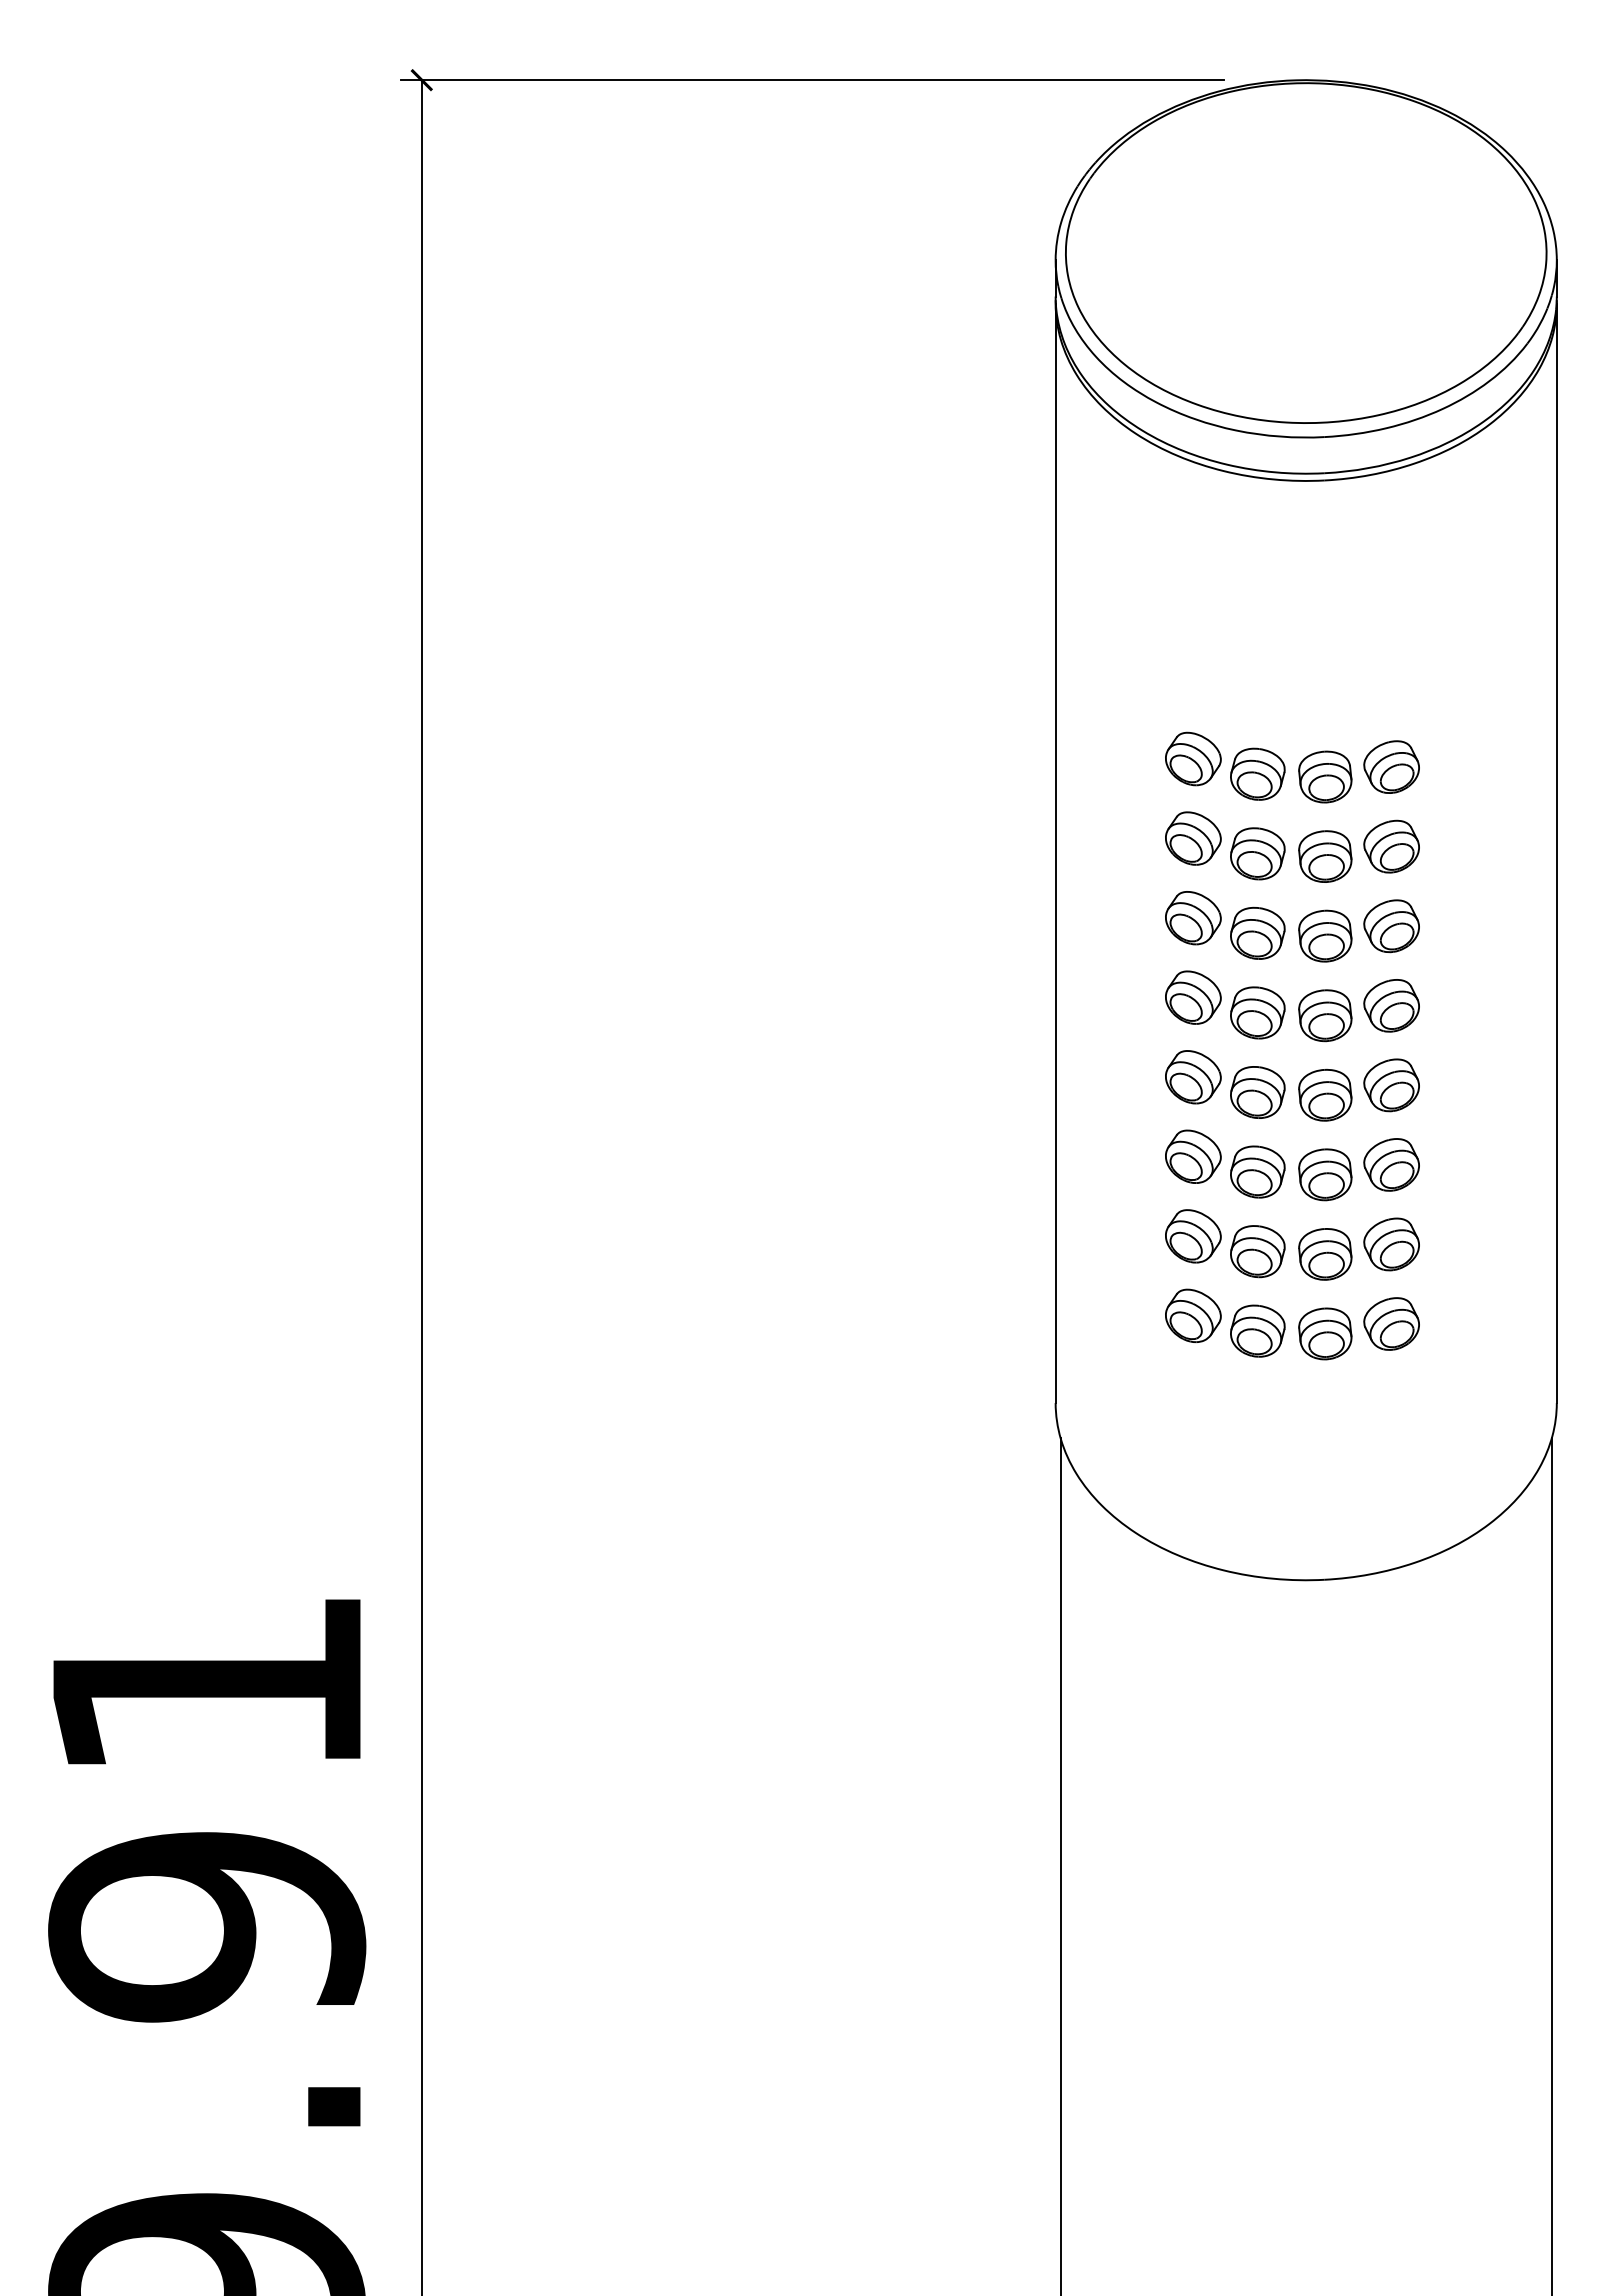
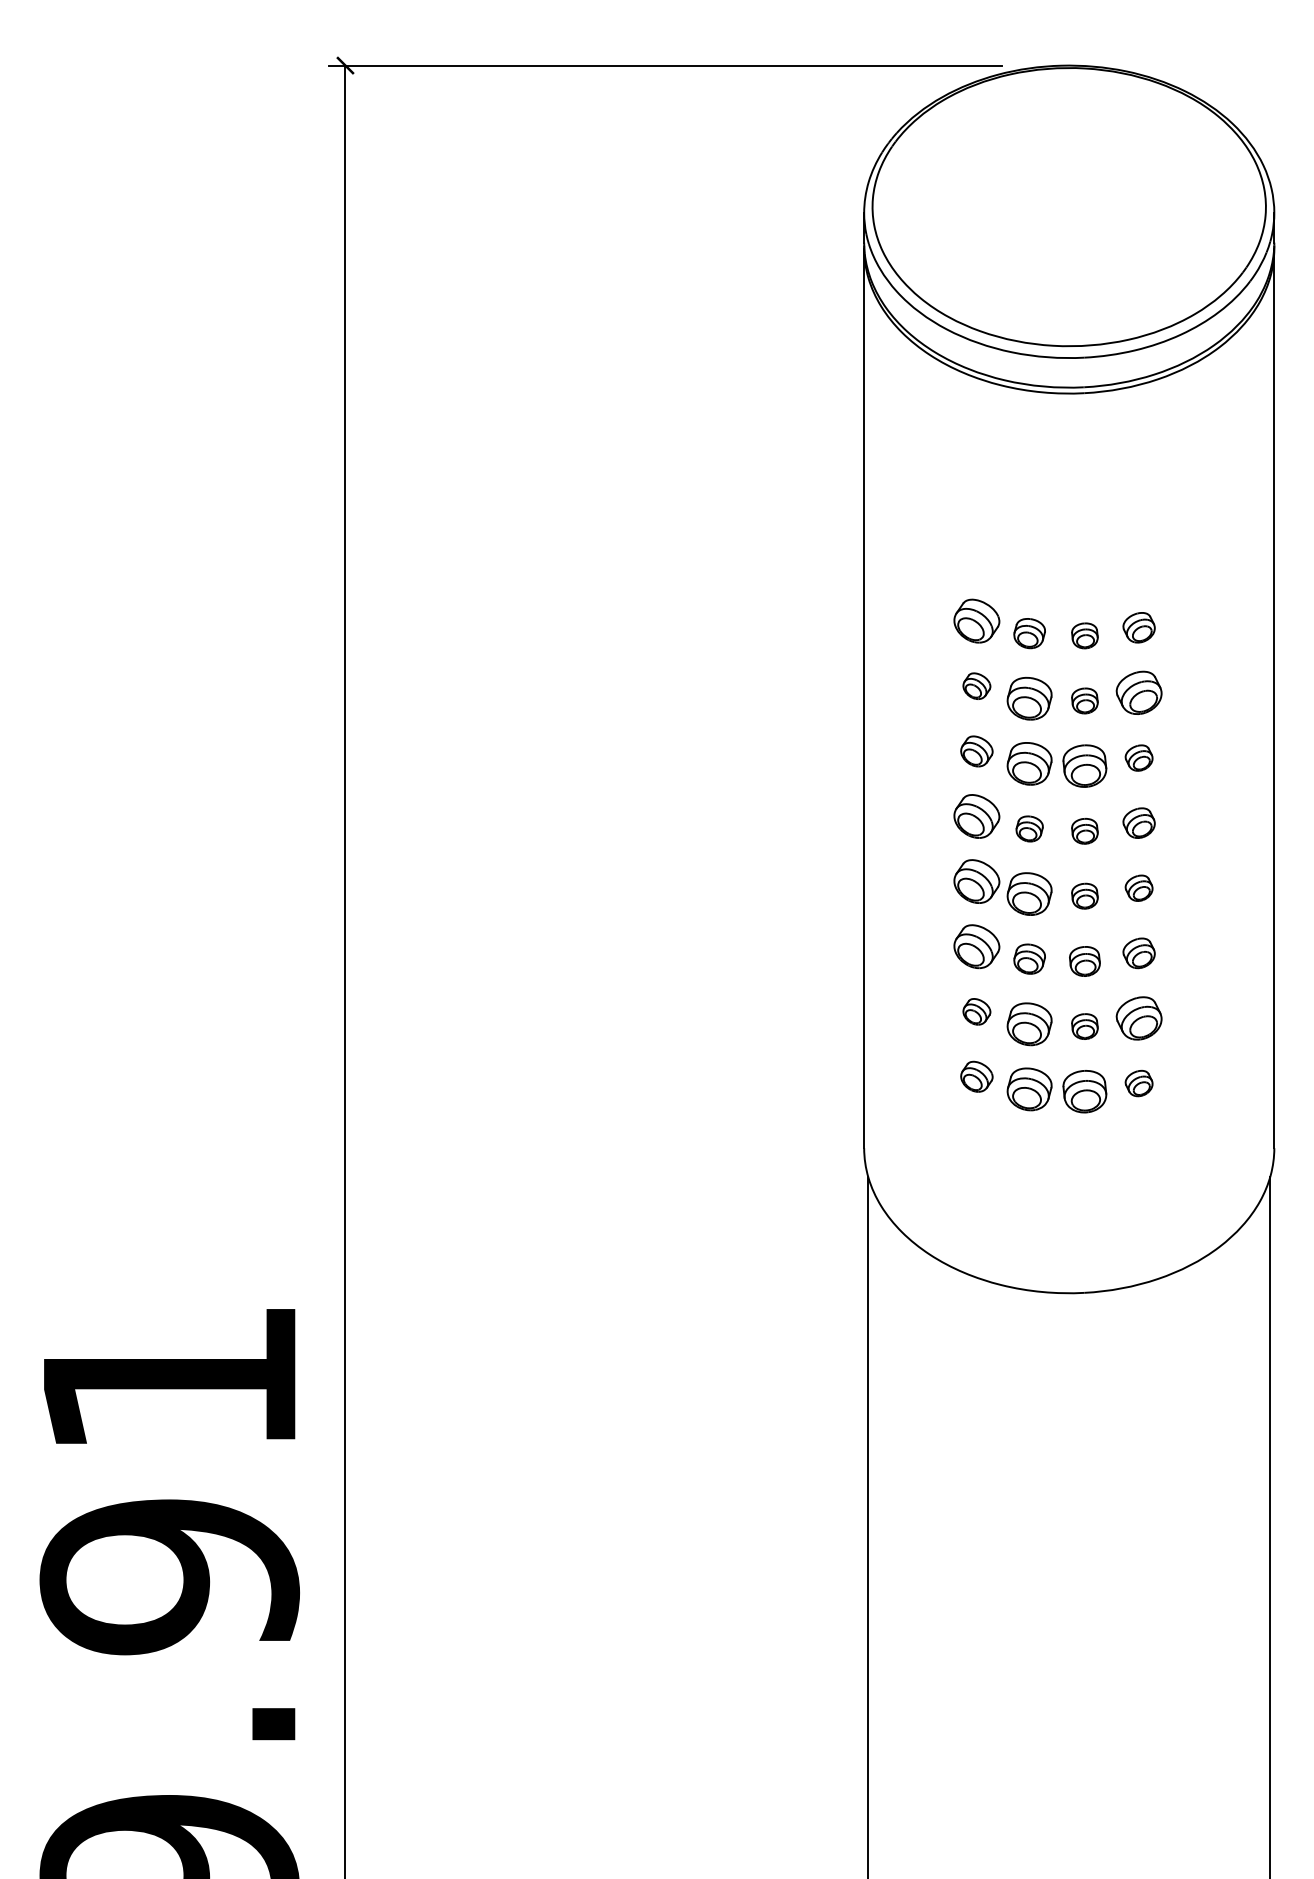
part: (1391, 766) -> (1139, 627), size x0.7
part: (1257, 773) -> (1029, 633), size x0.7
part: (1325, 776) -> (1085, 635), size x0.6
part: (1193, 838) -> (976, 686), size x0.6
part: (1325, 856) -> (1085, 700), size x0.6
part: (1193, 918) -> (976, 751), size x0.7
part: (1391, 926) -> (1139, 758), size x0.6
part: (1391, 1005) -> (1139, 822), size x0.7
part: (1257, 1012) -> (1029, 828), size x0.6
part: (1325, 1015) -> (1085, 831), size x0.6
part: (1391, 1085) -> (1139, 888), size x0.6
part: (1325, 1094) -> (1085, 895), size x0.6
part: (1391, 1164) -> (1139, 953), size x0.7
part: (1257, 1171) -> (1029, 958), size x0.7
part: (1325, 1174) -> (1085, 961), size x0.7
part: (1193, 1236) -> (976, 1011), size x0.6
part: (1325, 1254) -> (1085, 1026), size x0.6
part: (1193, 1315) -> (976, 1076), size x0.7
part: (1391, 1323) -> (1139, 1083), size x0.6

